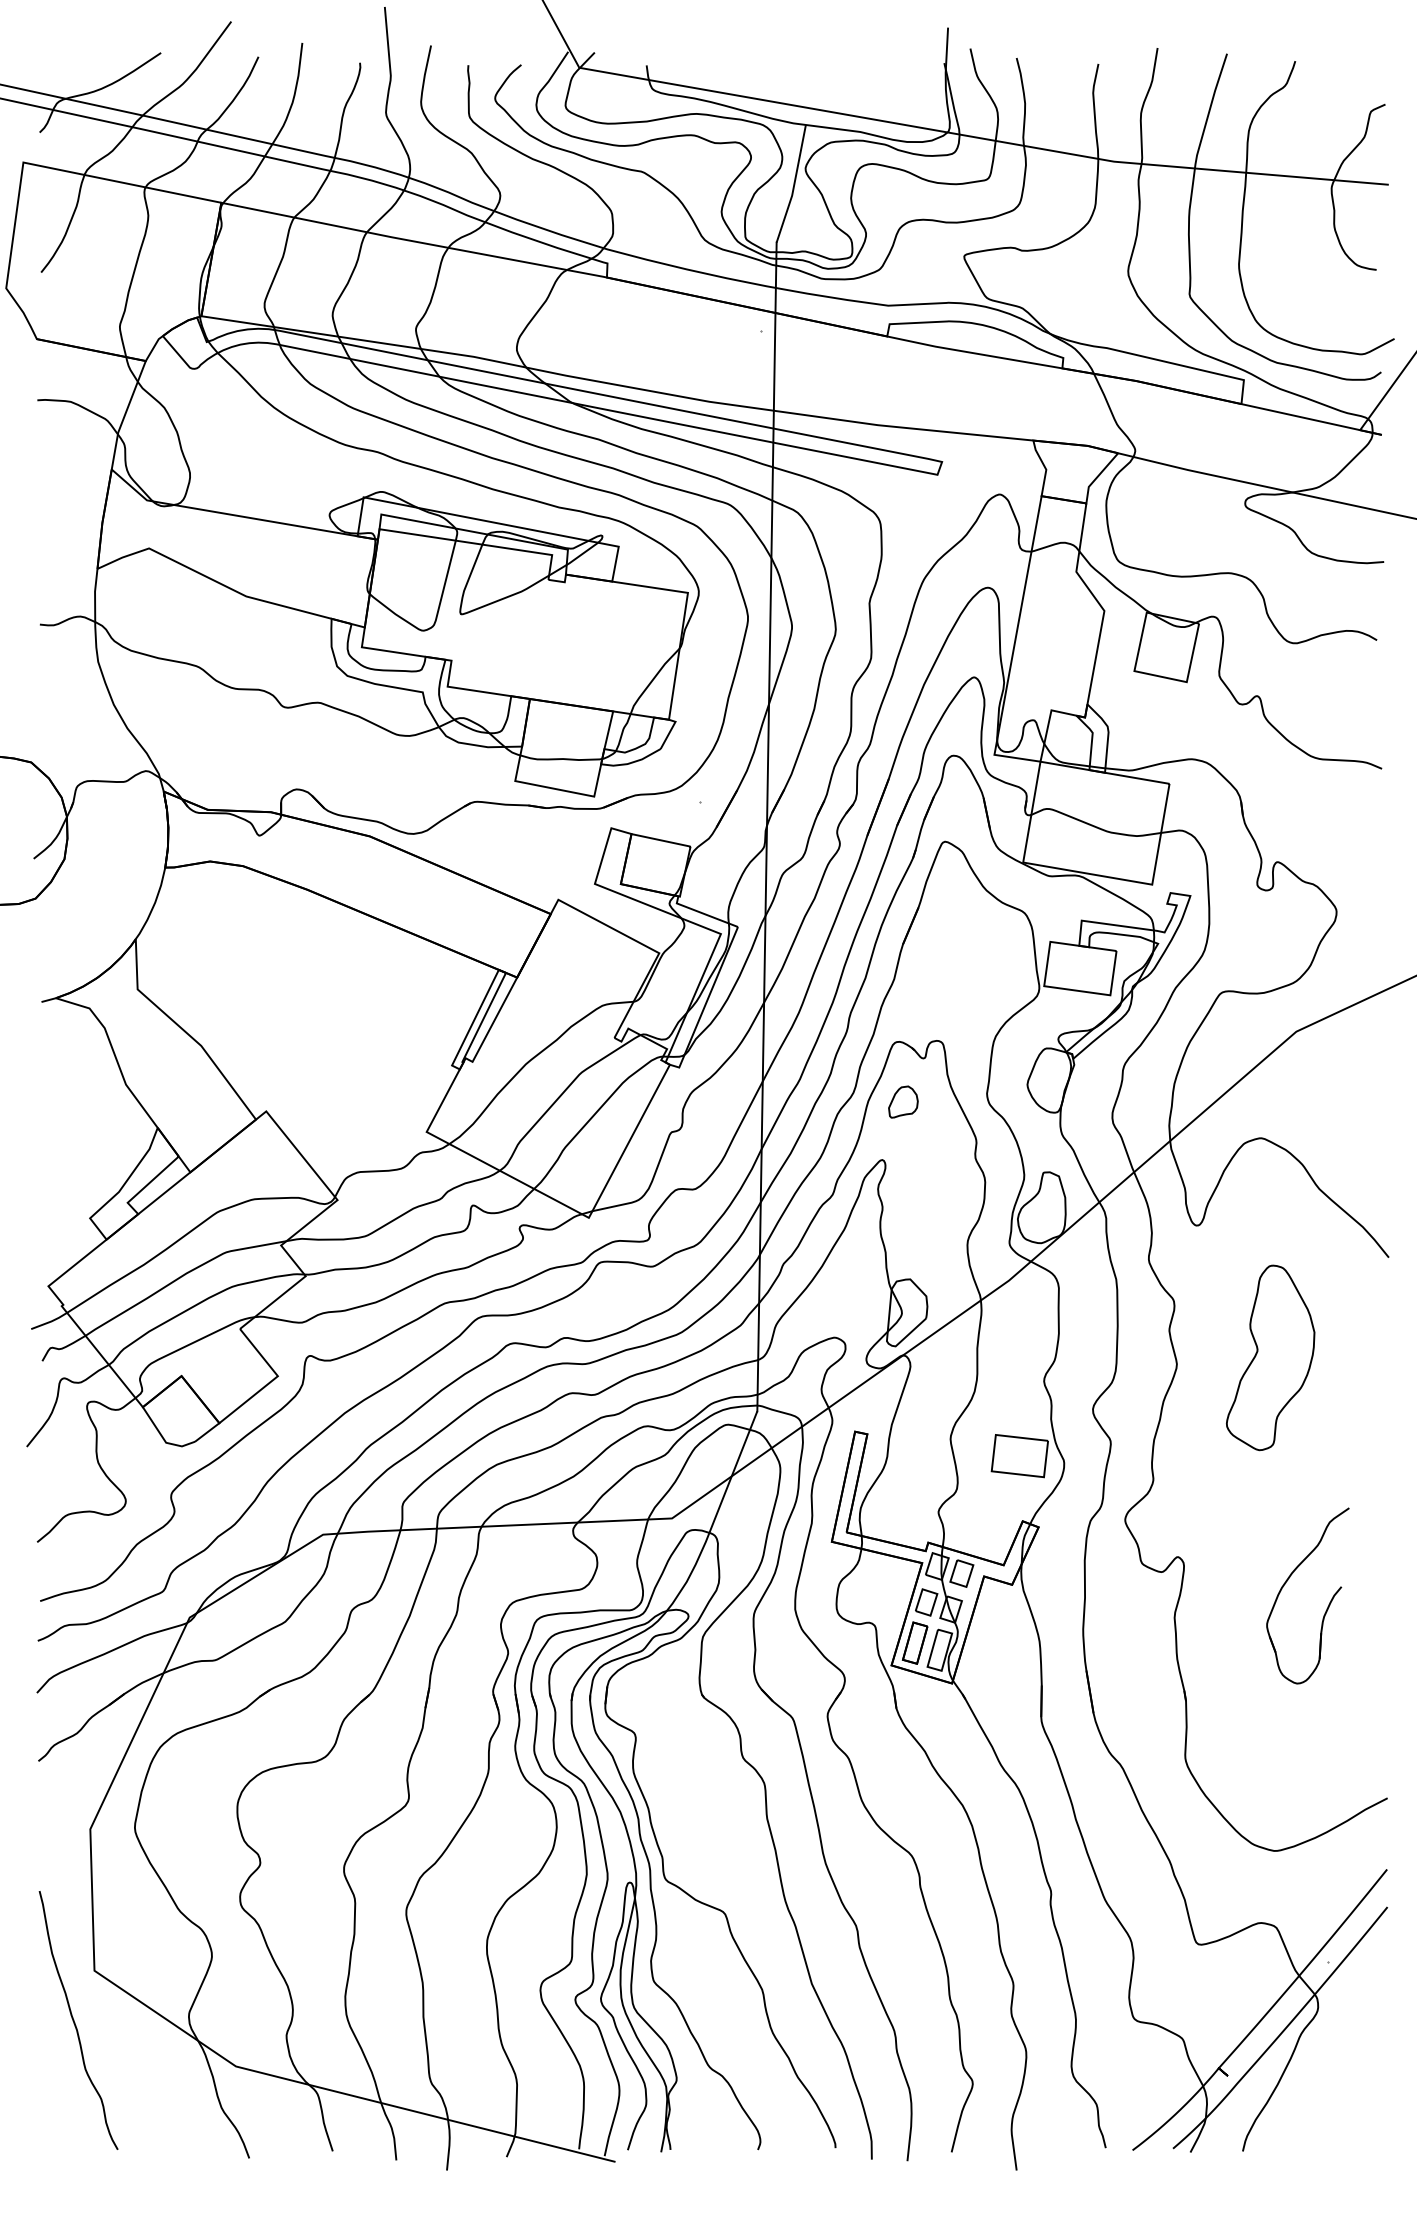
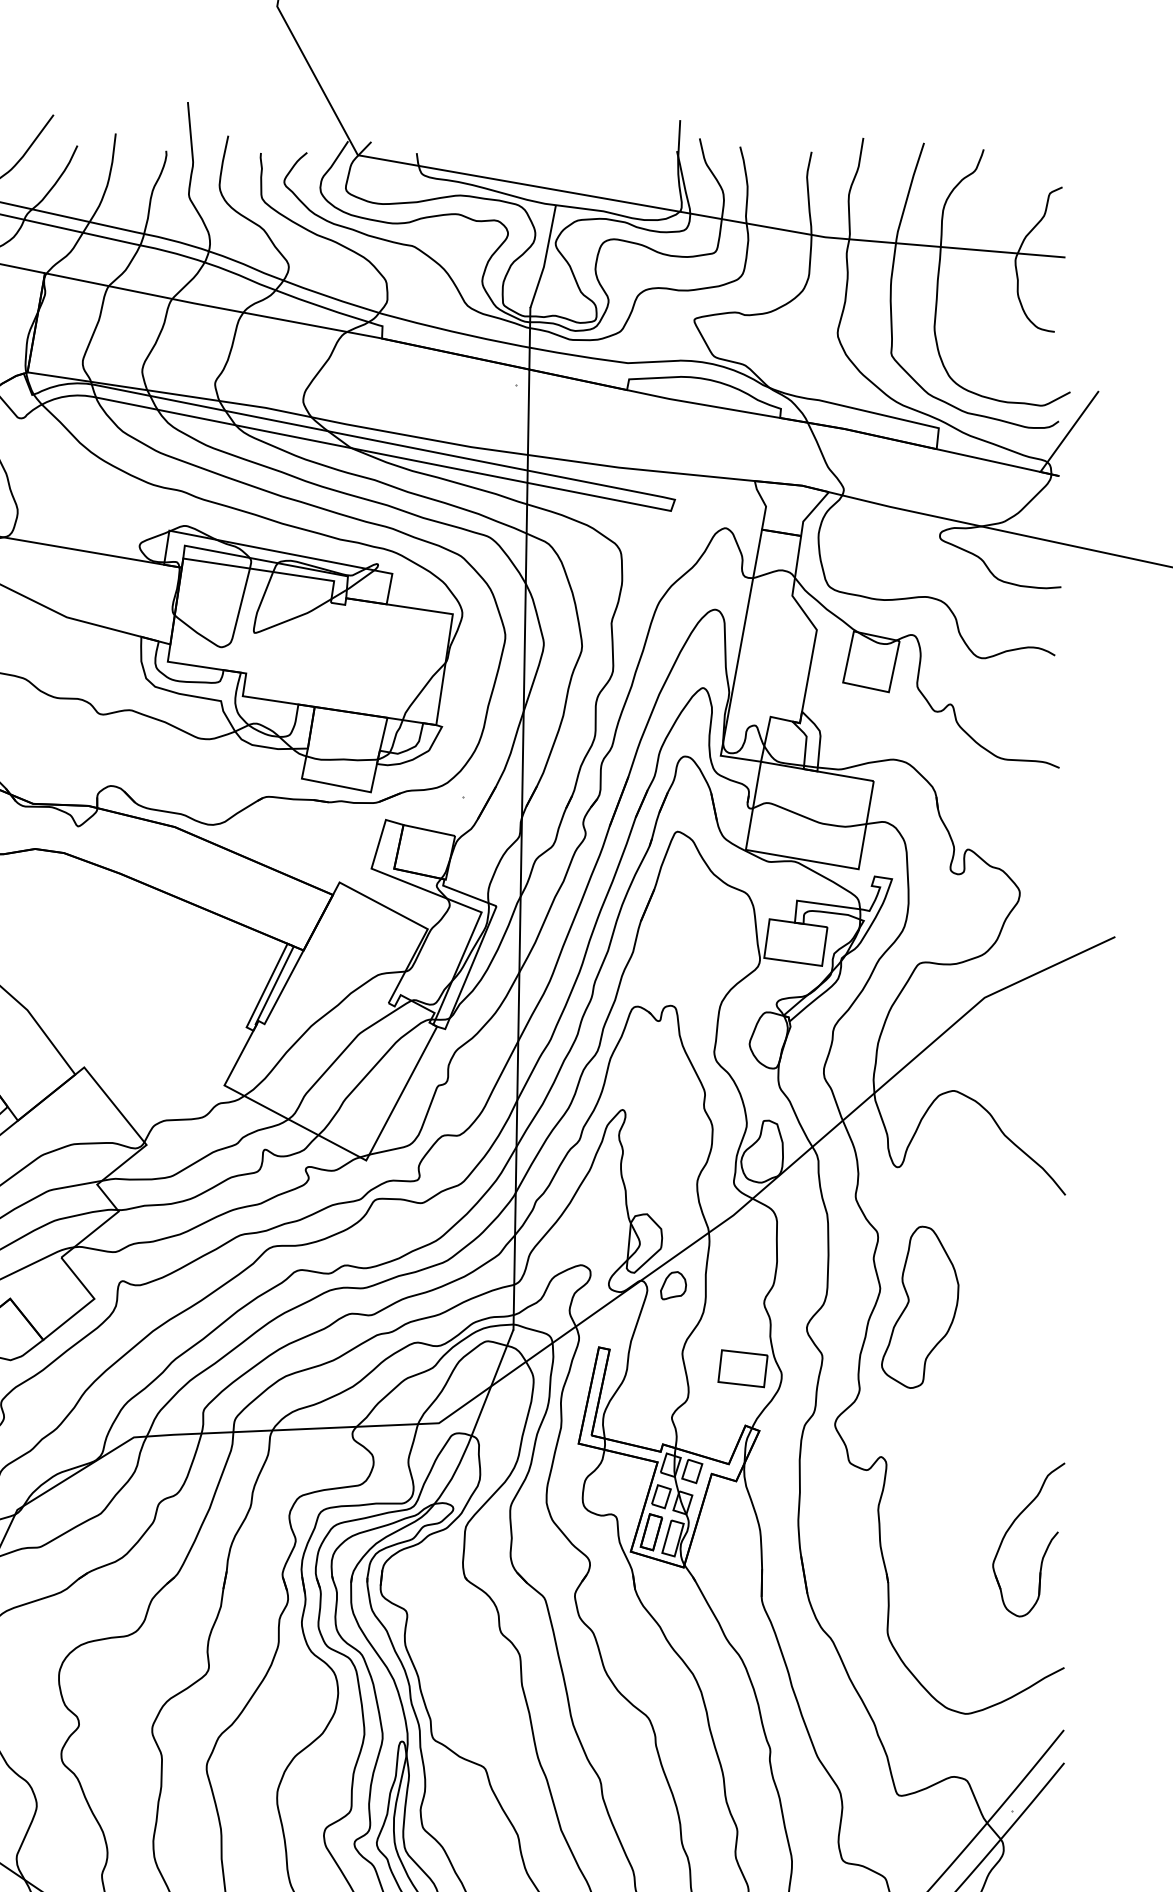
part: (903, 1101) -> (673, 1285), moved
part: (1270, 1357) -> (920, 1307), moved
part: (1327, 1606) -> (1045, 1549), moved

